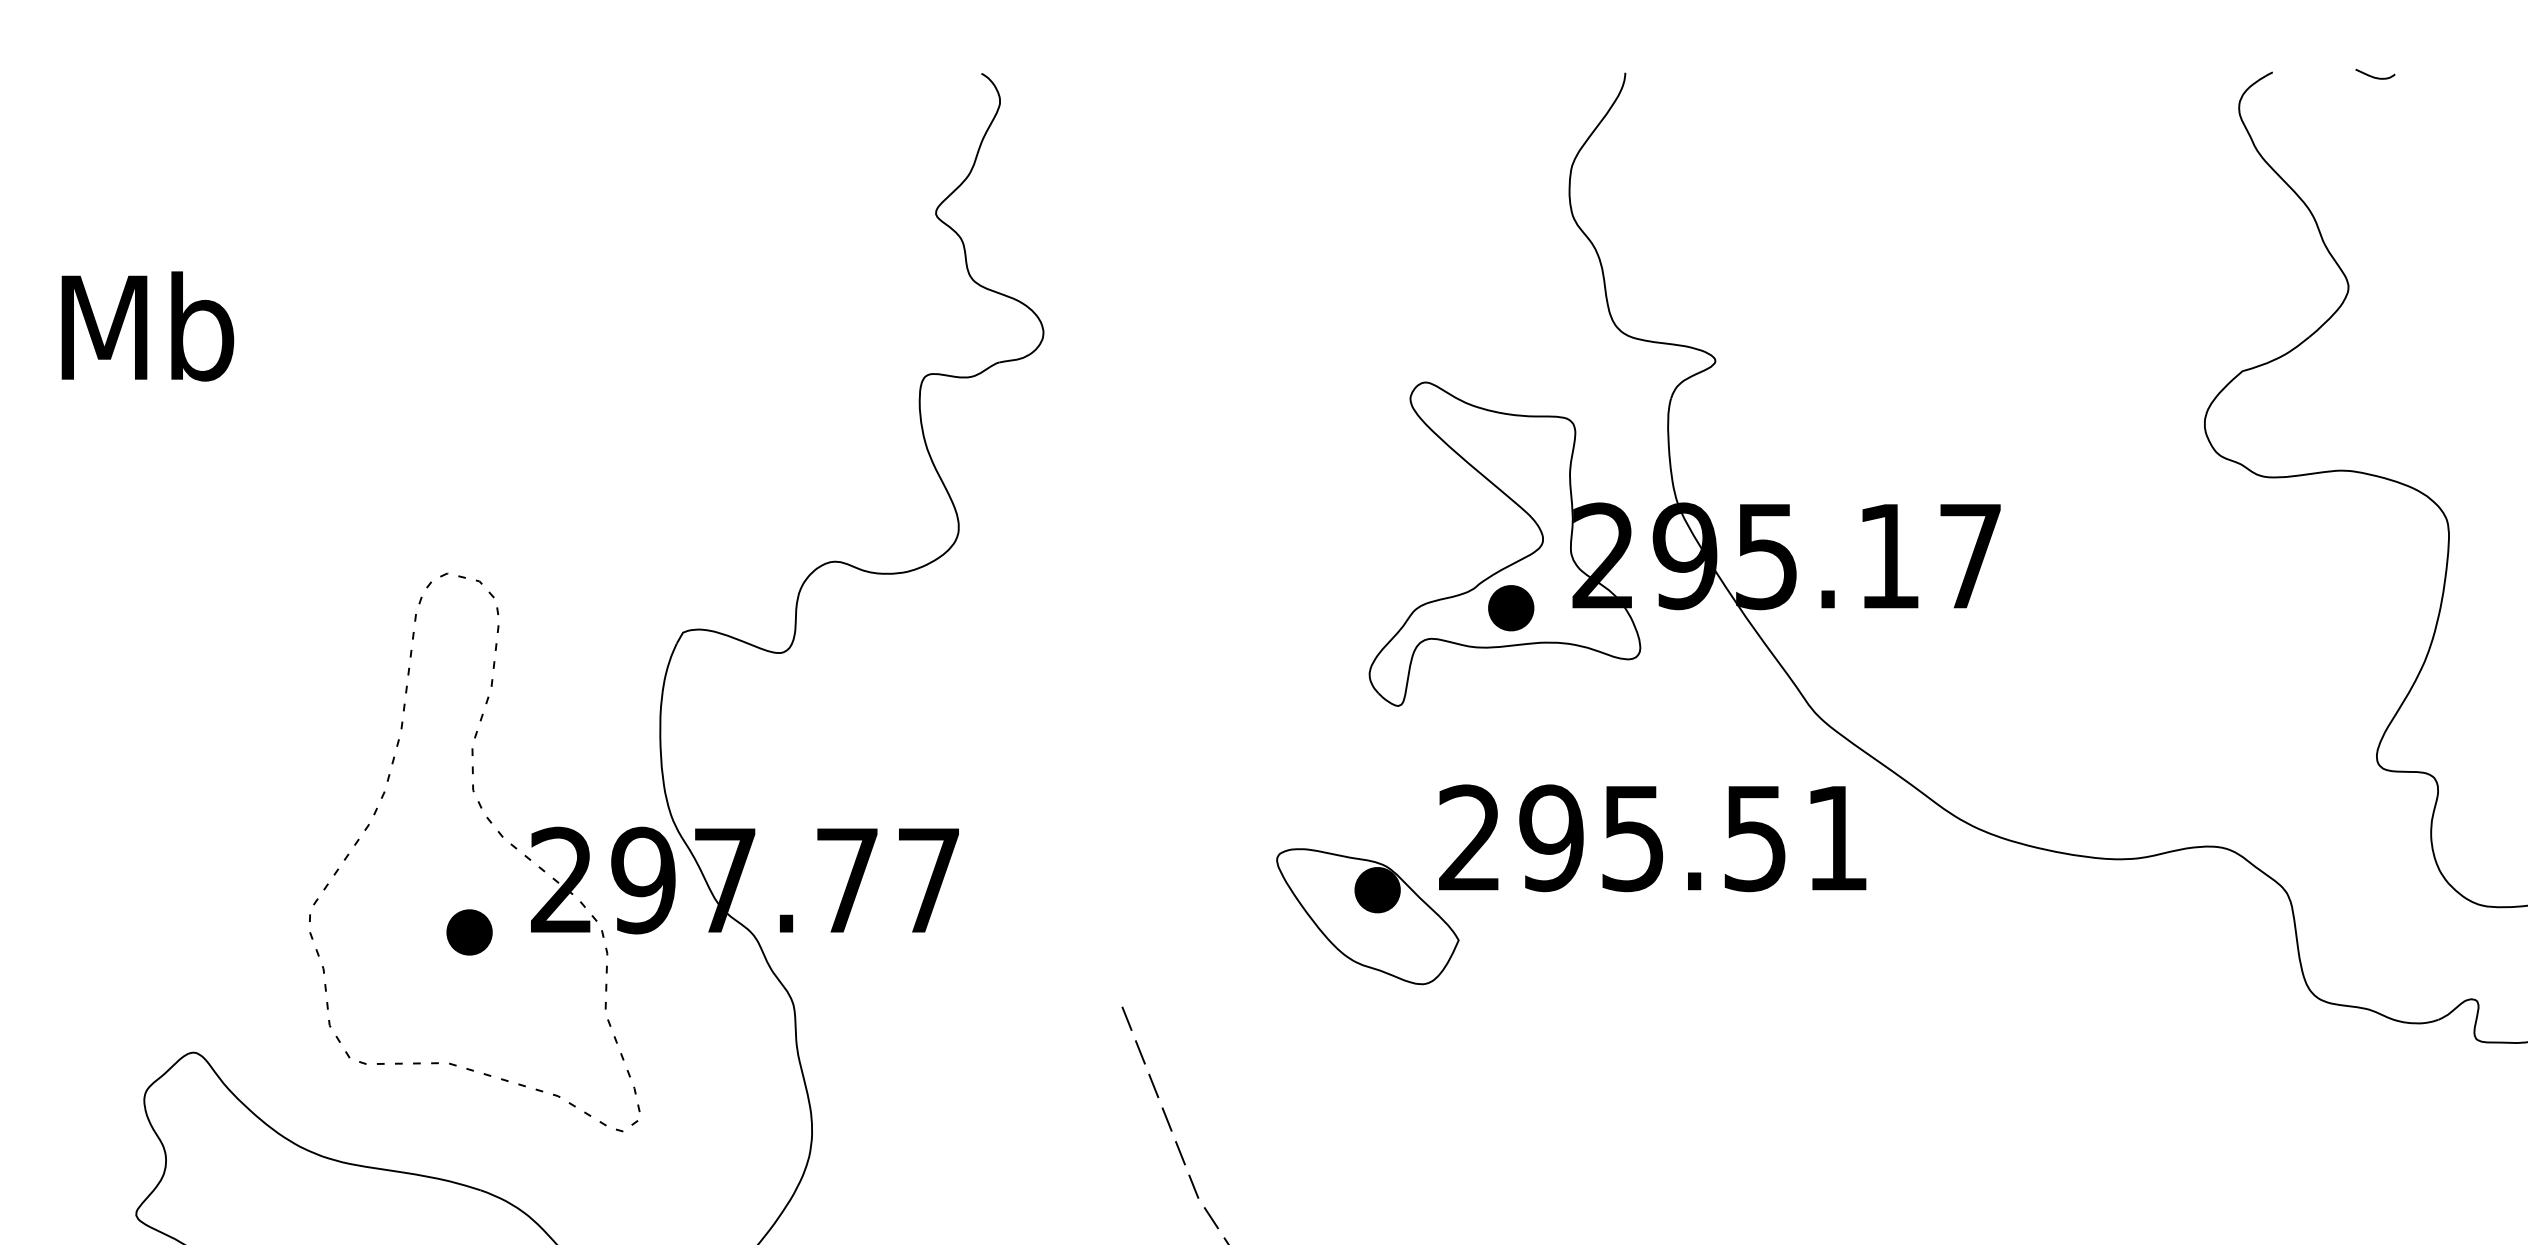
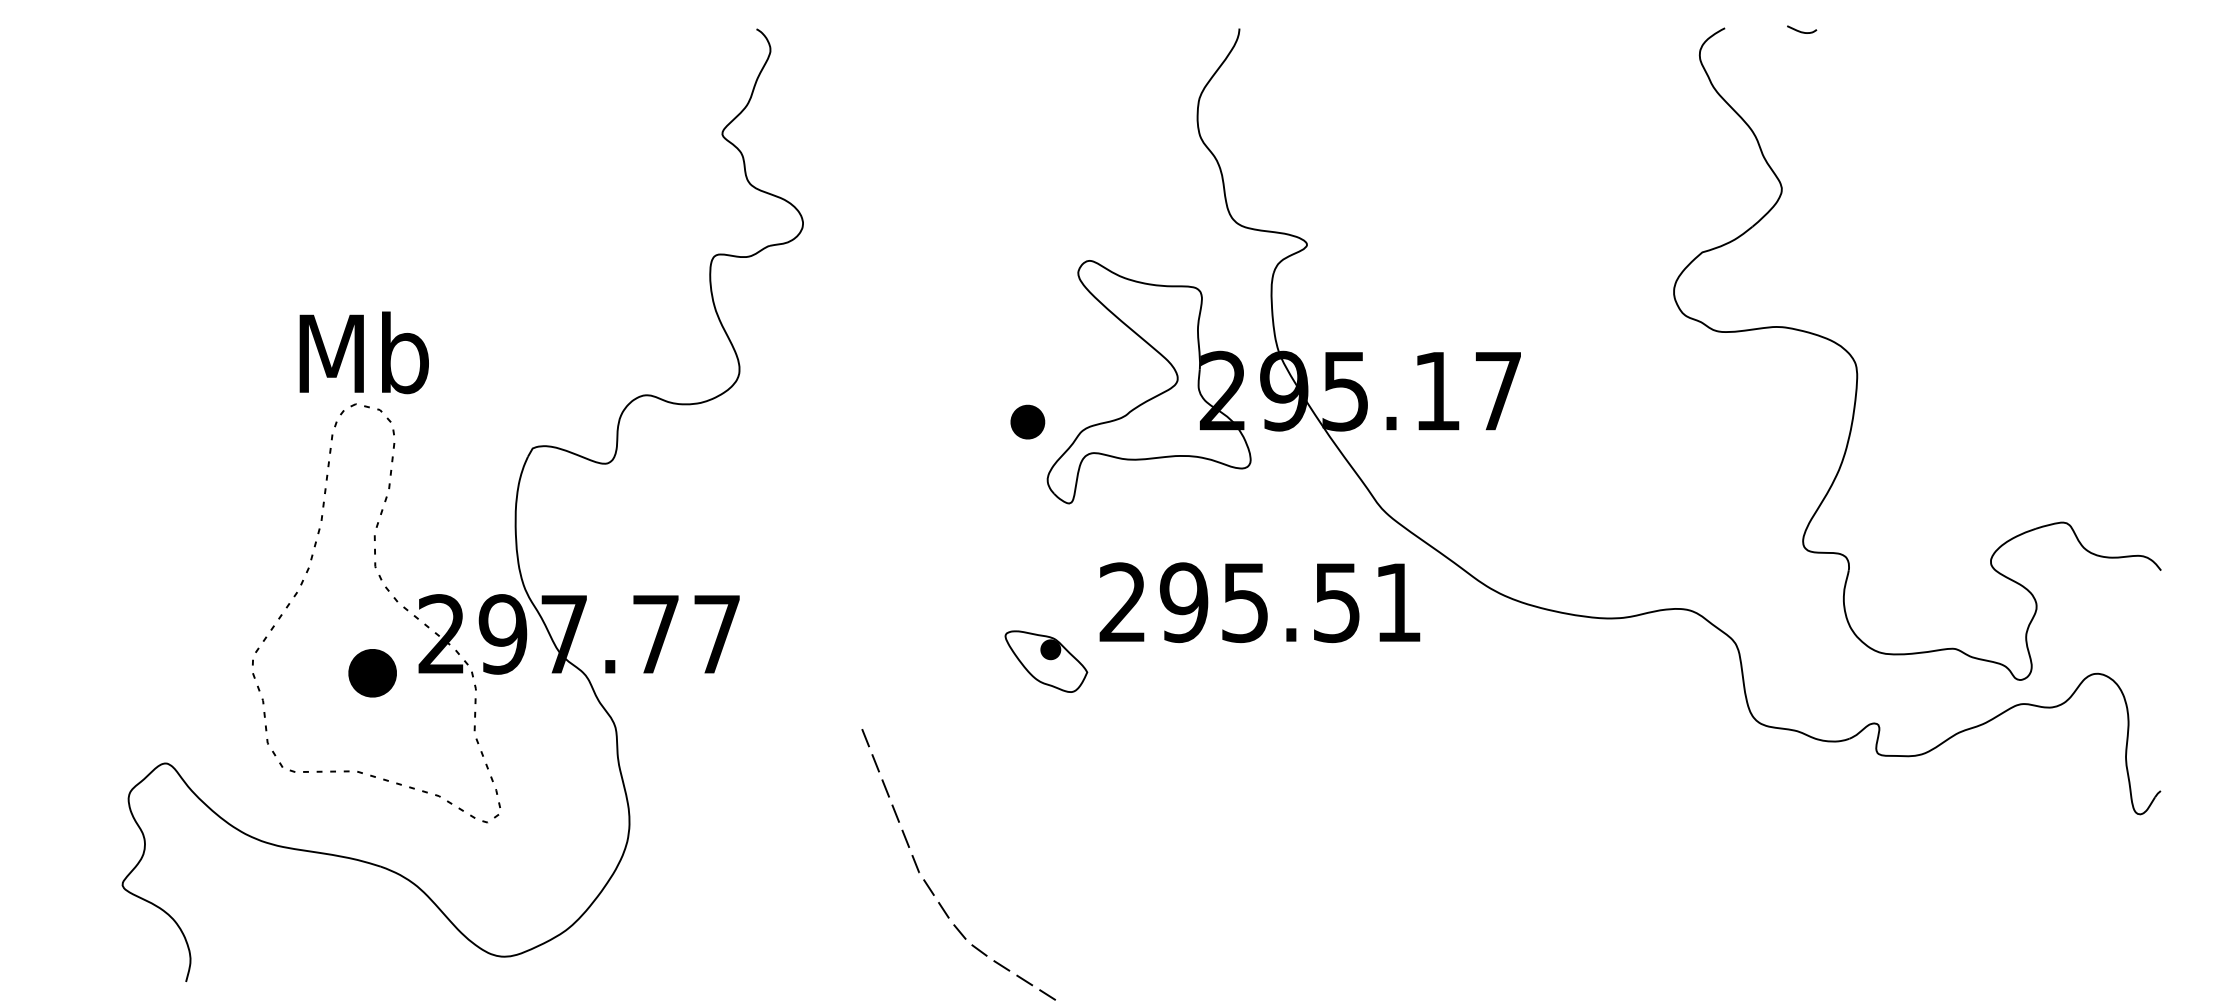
text: (146, 326) -> (363, 352), moved
part: (1510, 607) -> (1027, 421), moved
part: (1368, 916) -> (1046, 661), size x0.6
part: (469, 932) -> (372, 673), size x1.4

